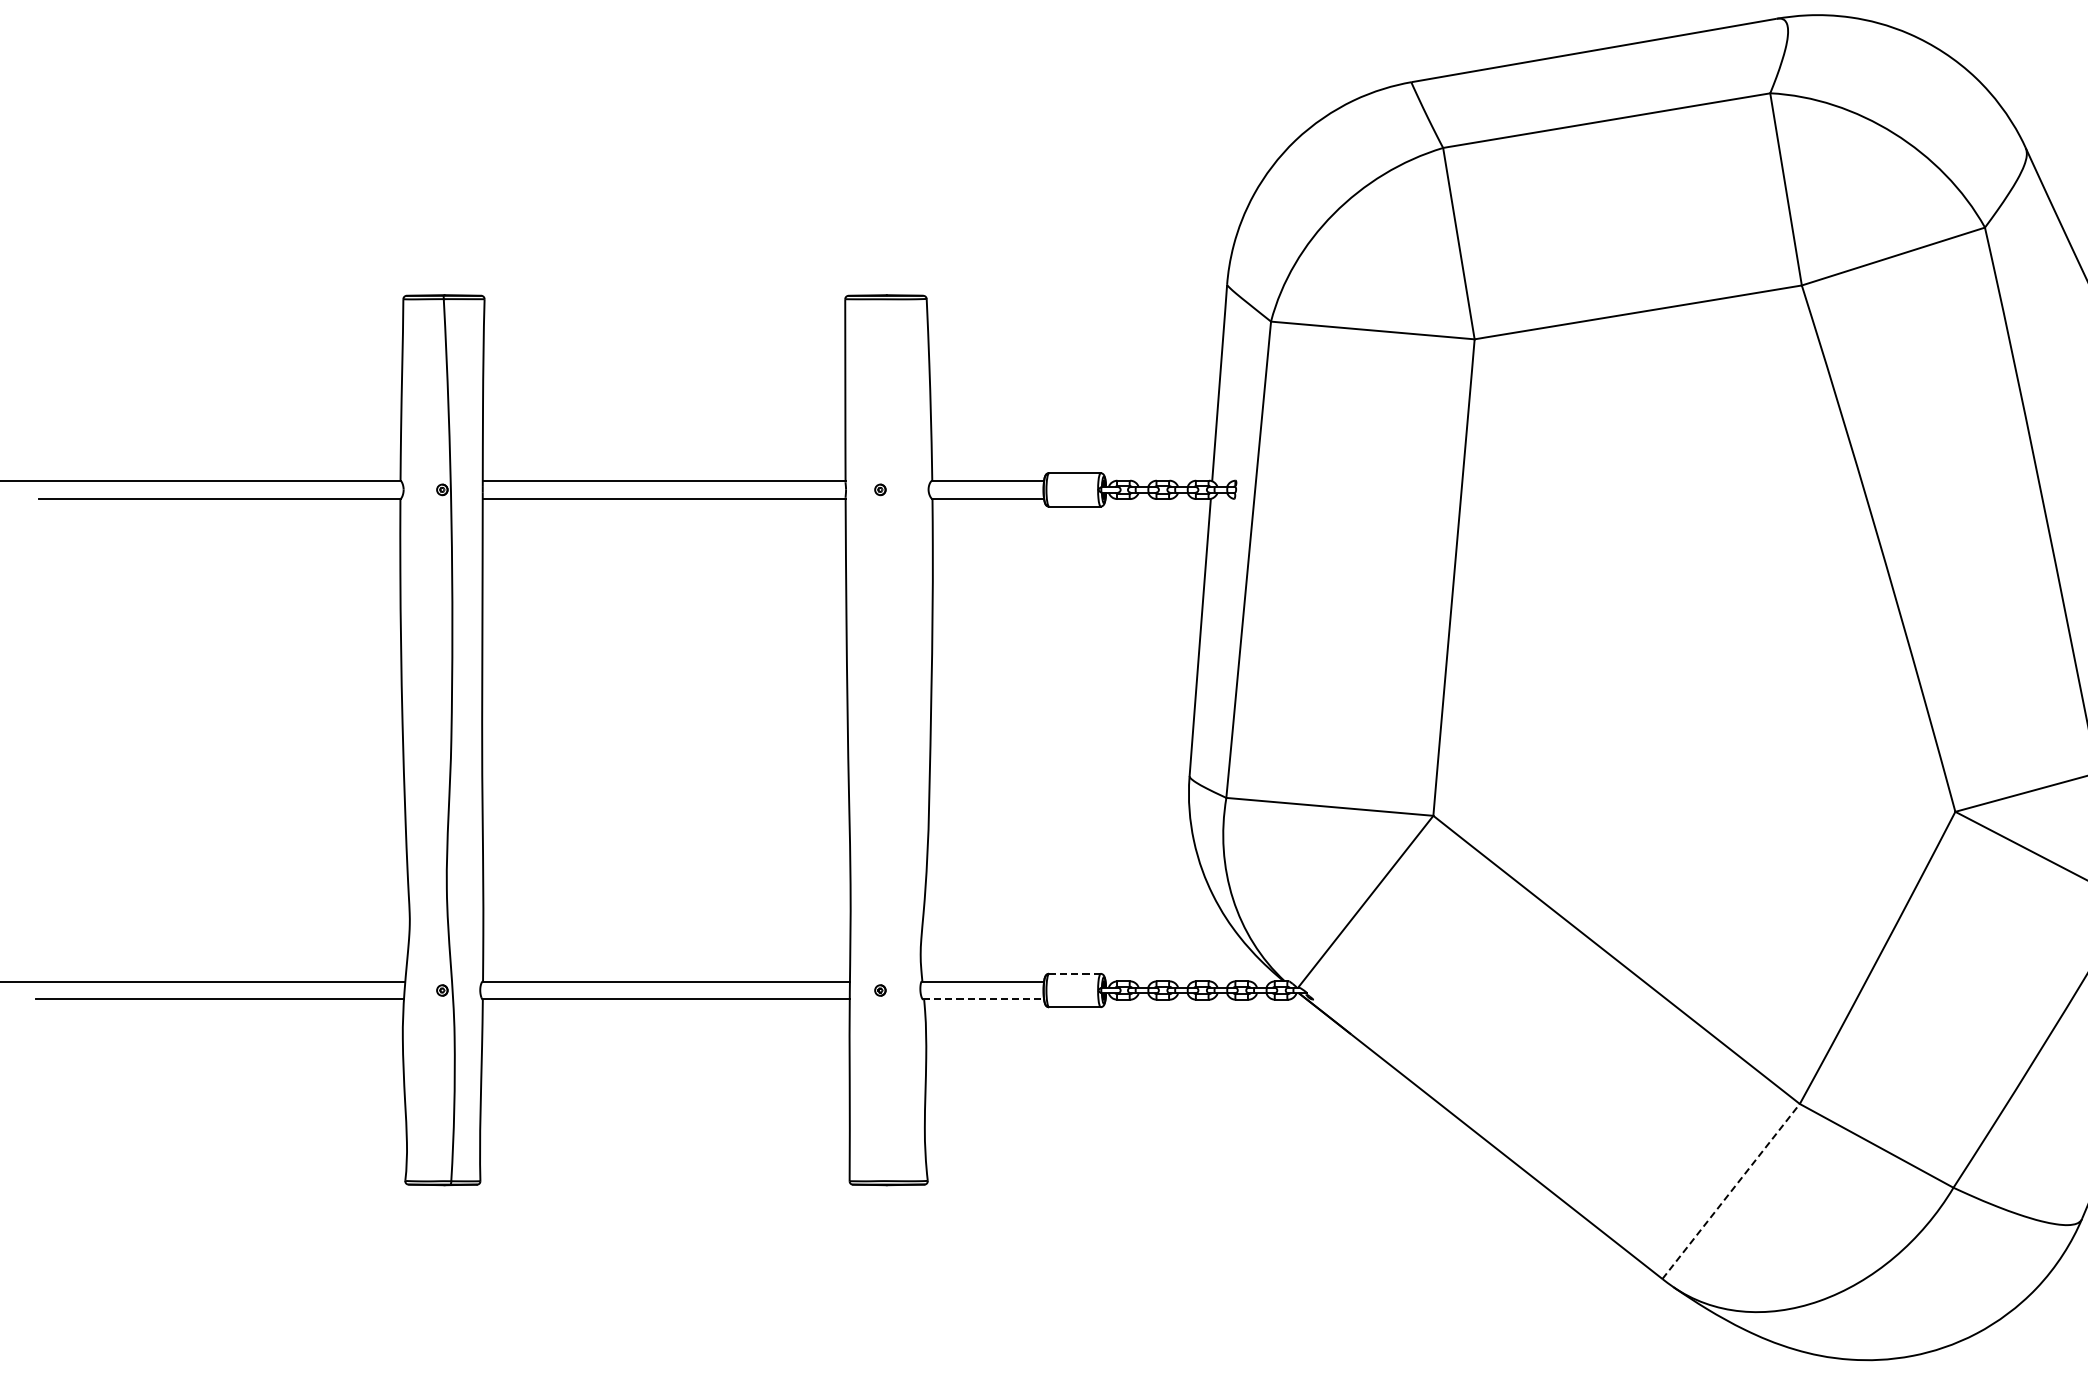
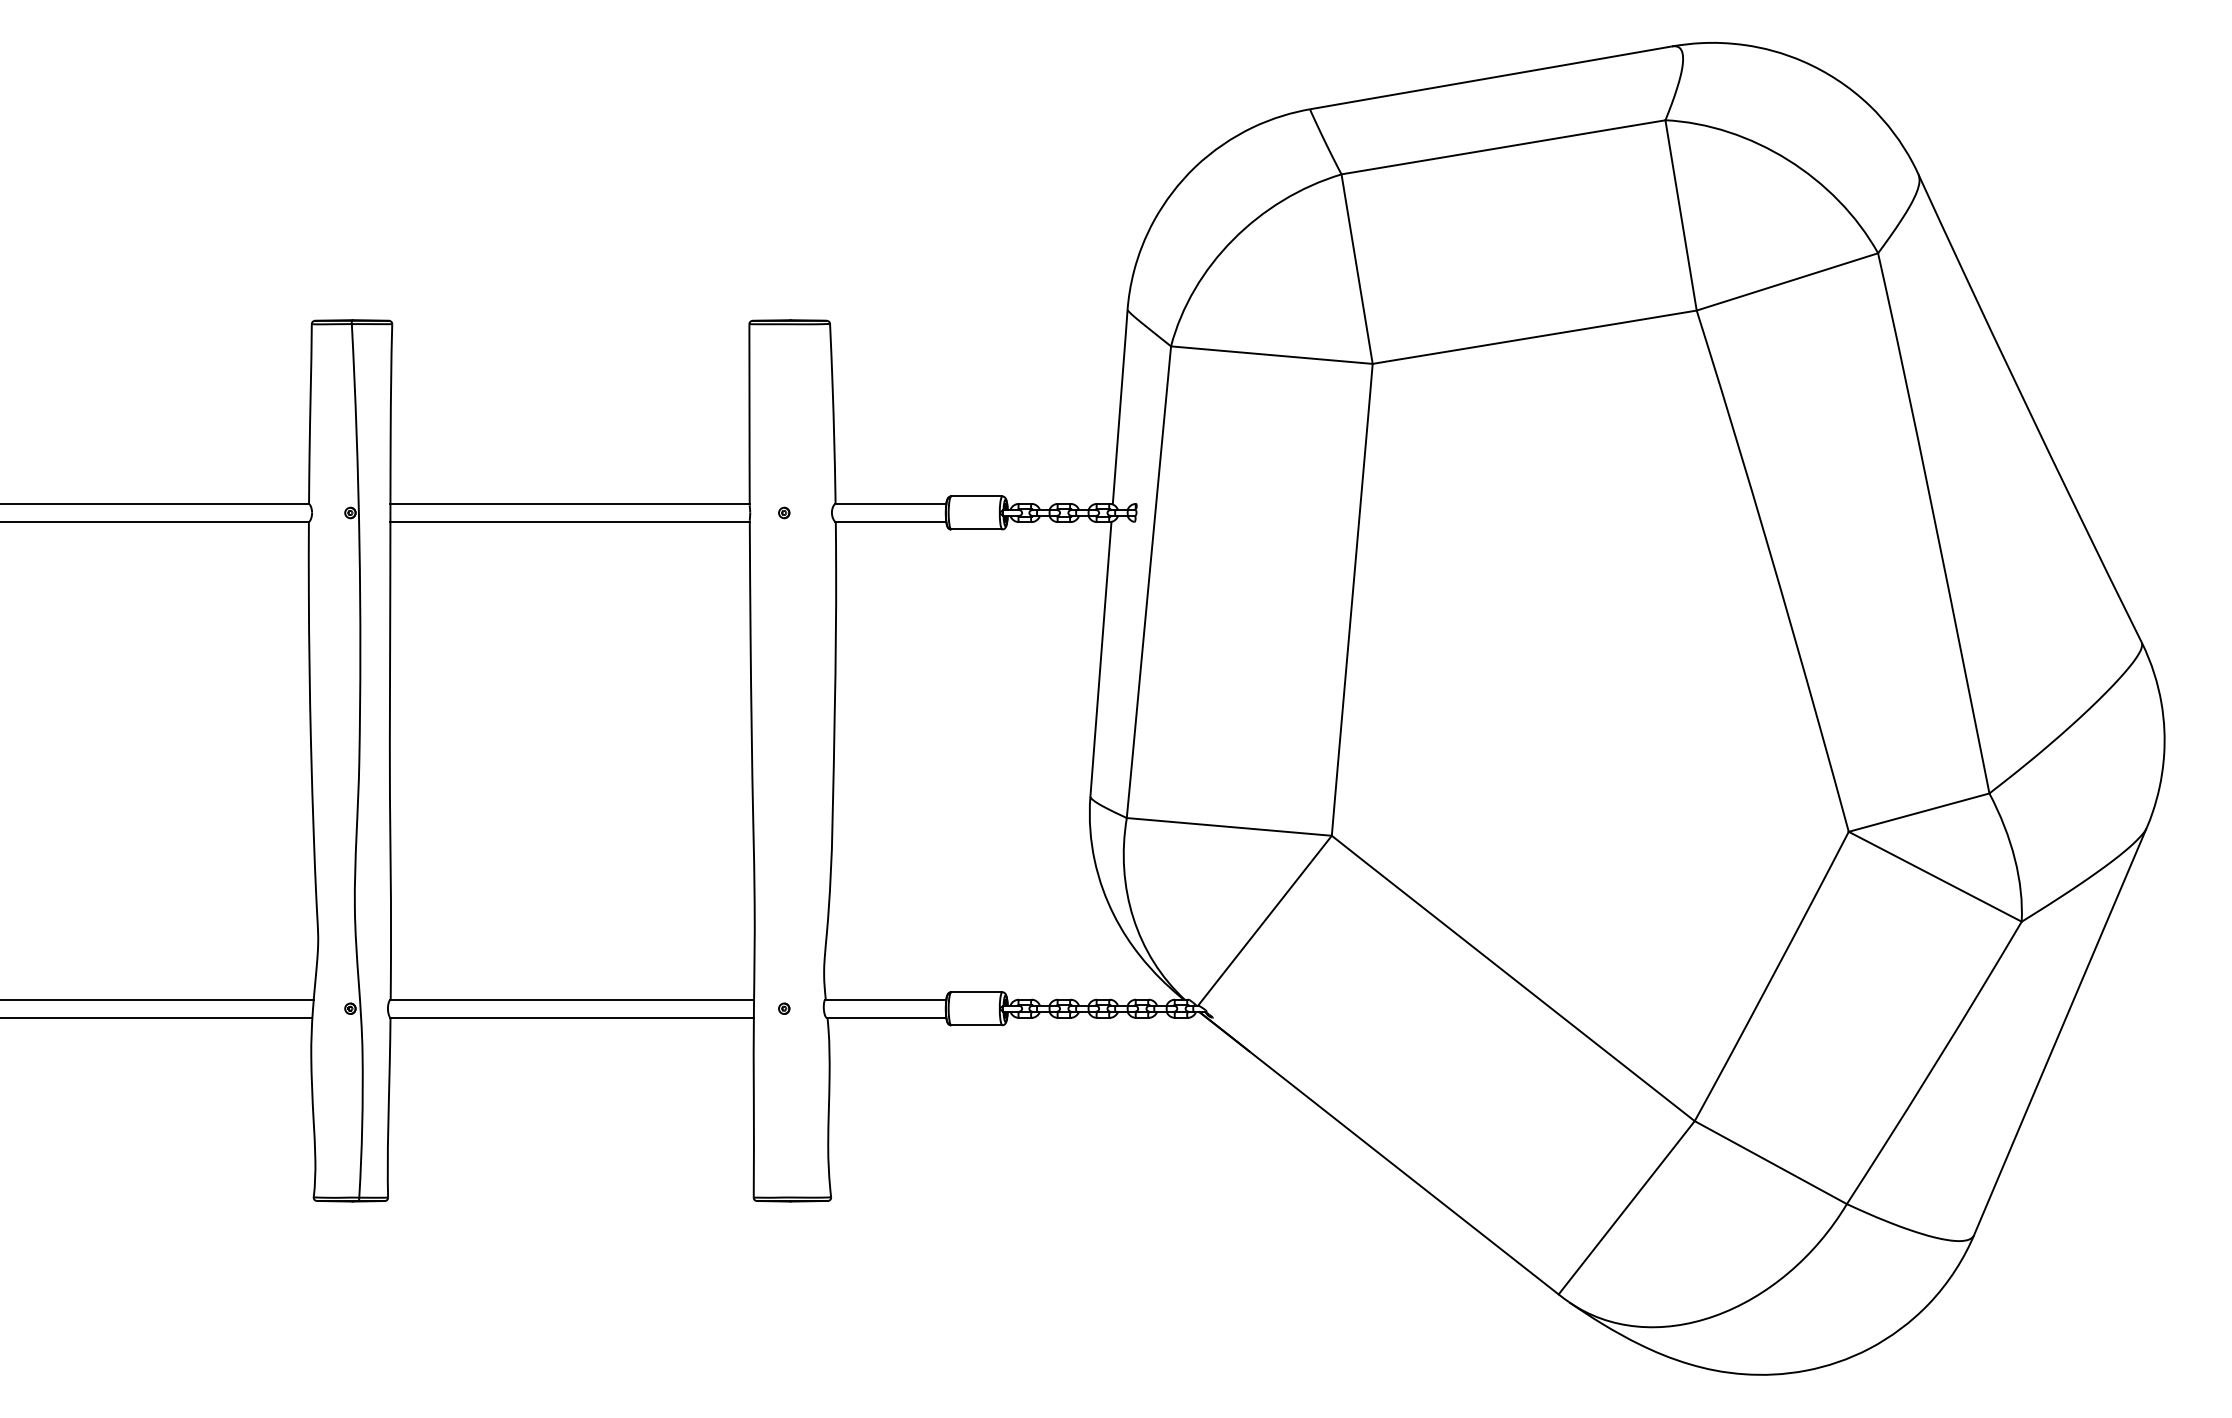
line: (1074, 974) -> (976, 992), dashed -> solid
line: (983, 999) -> (886, 1017), dashed -> solid
line: (1731, 1191) -> (1627, 1207), dashed -> solid

